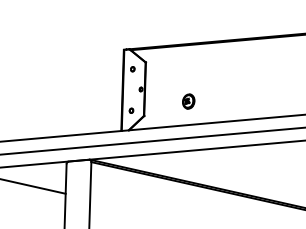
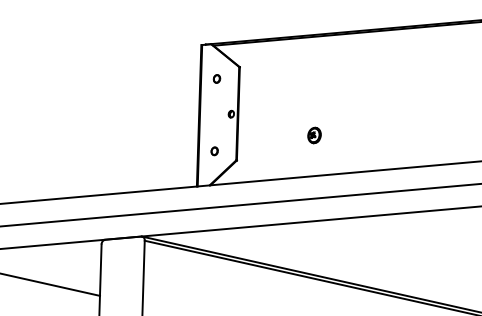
part: (188, 101) -> (313, 135), size x0.62

